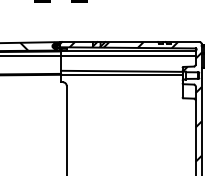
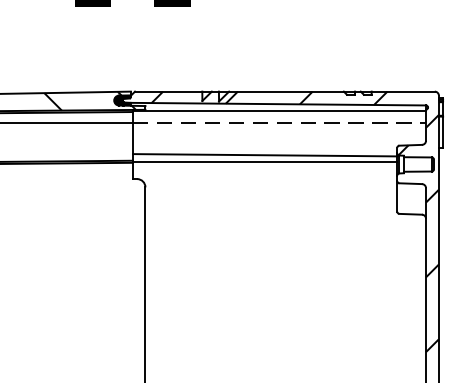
line: (128, 56) -> (279, 122), solid -> dashed

